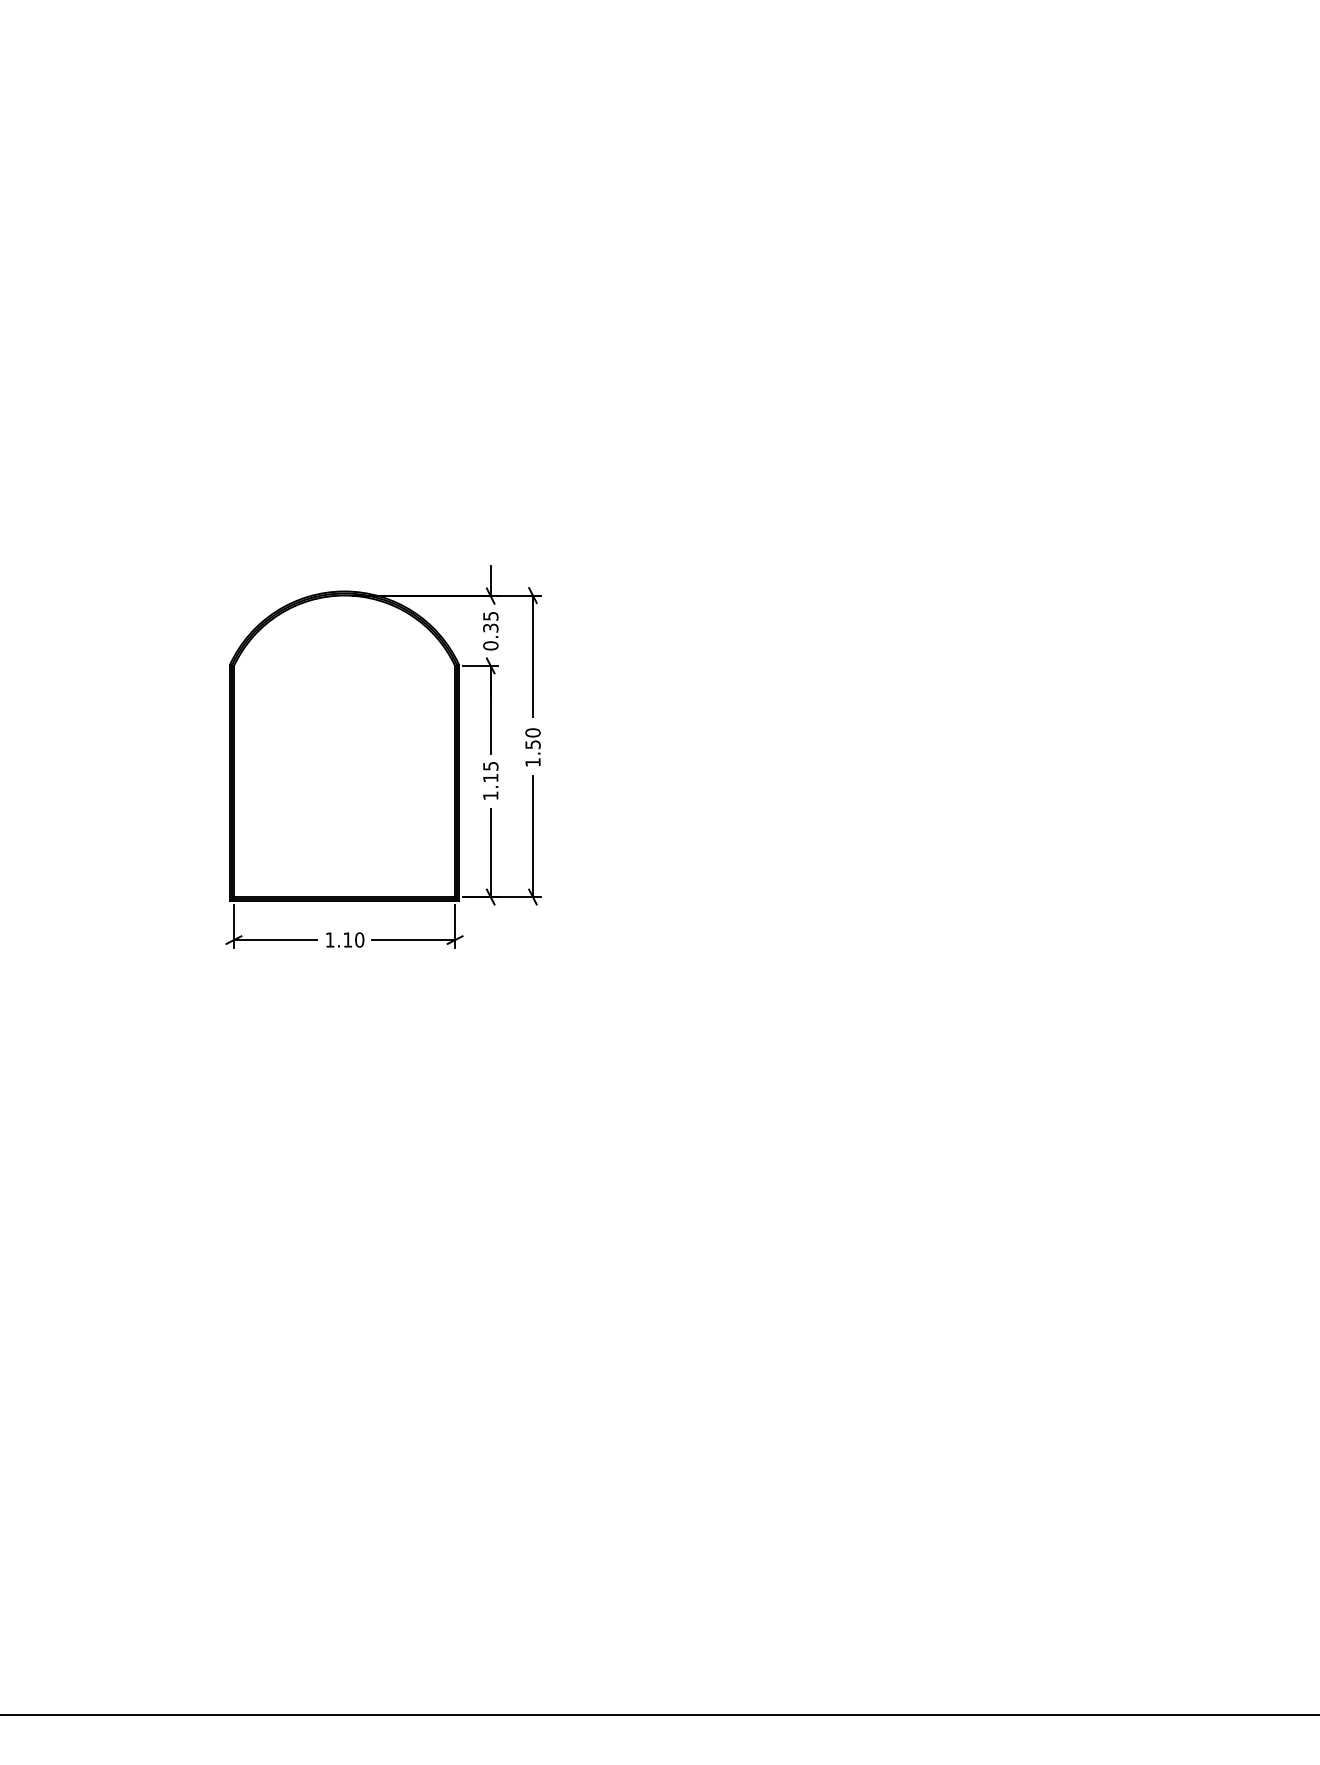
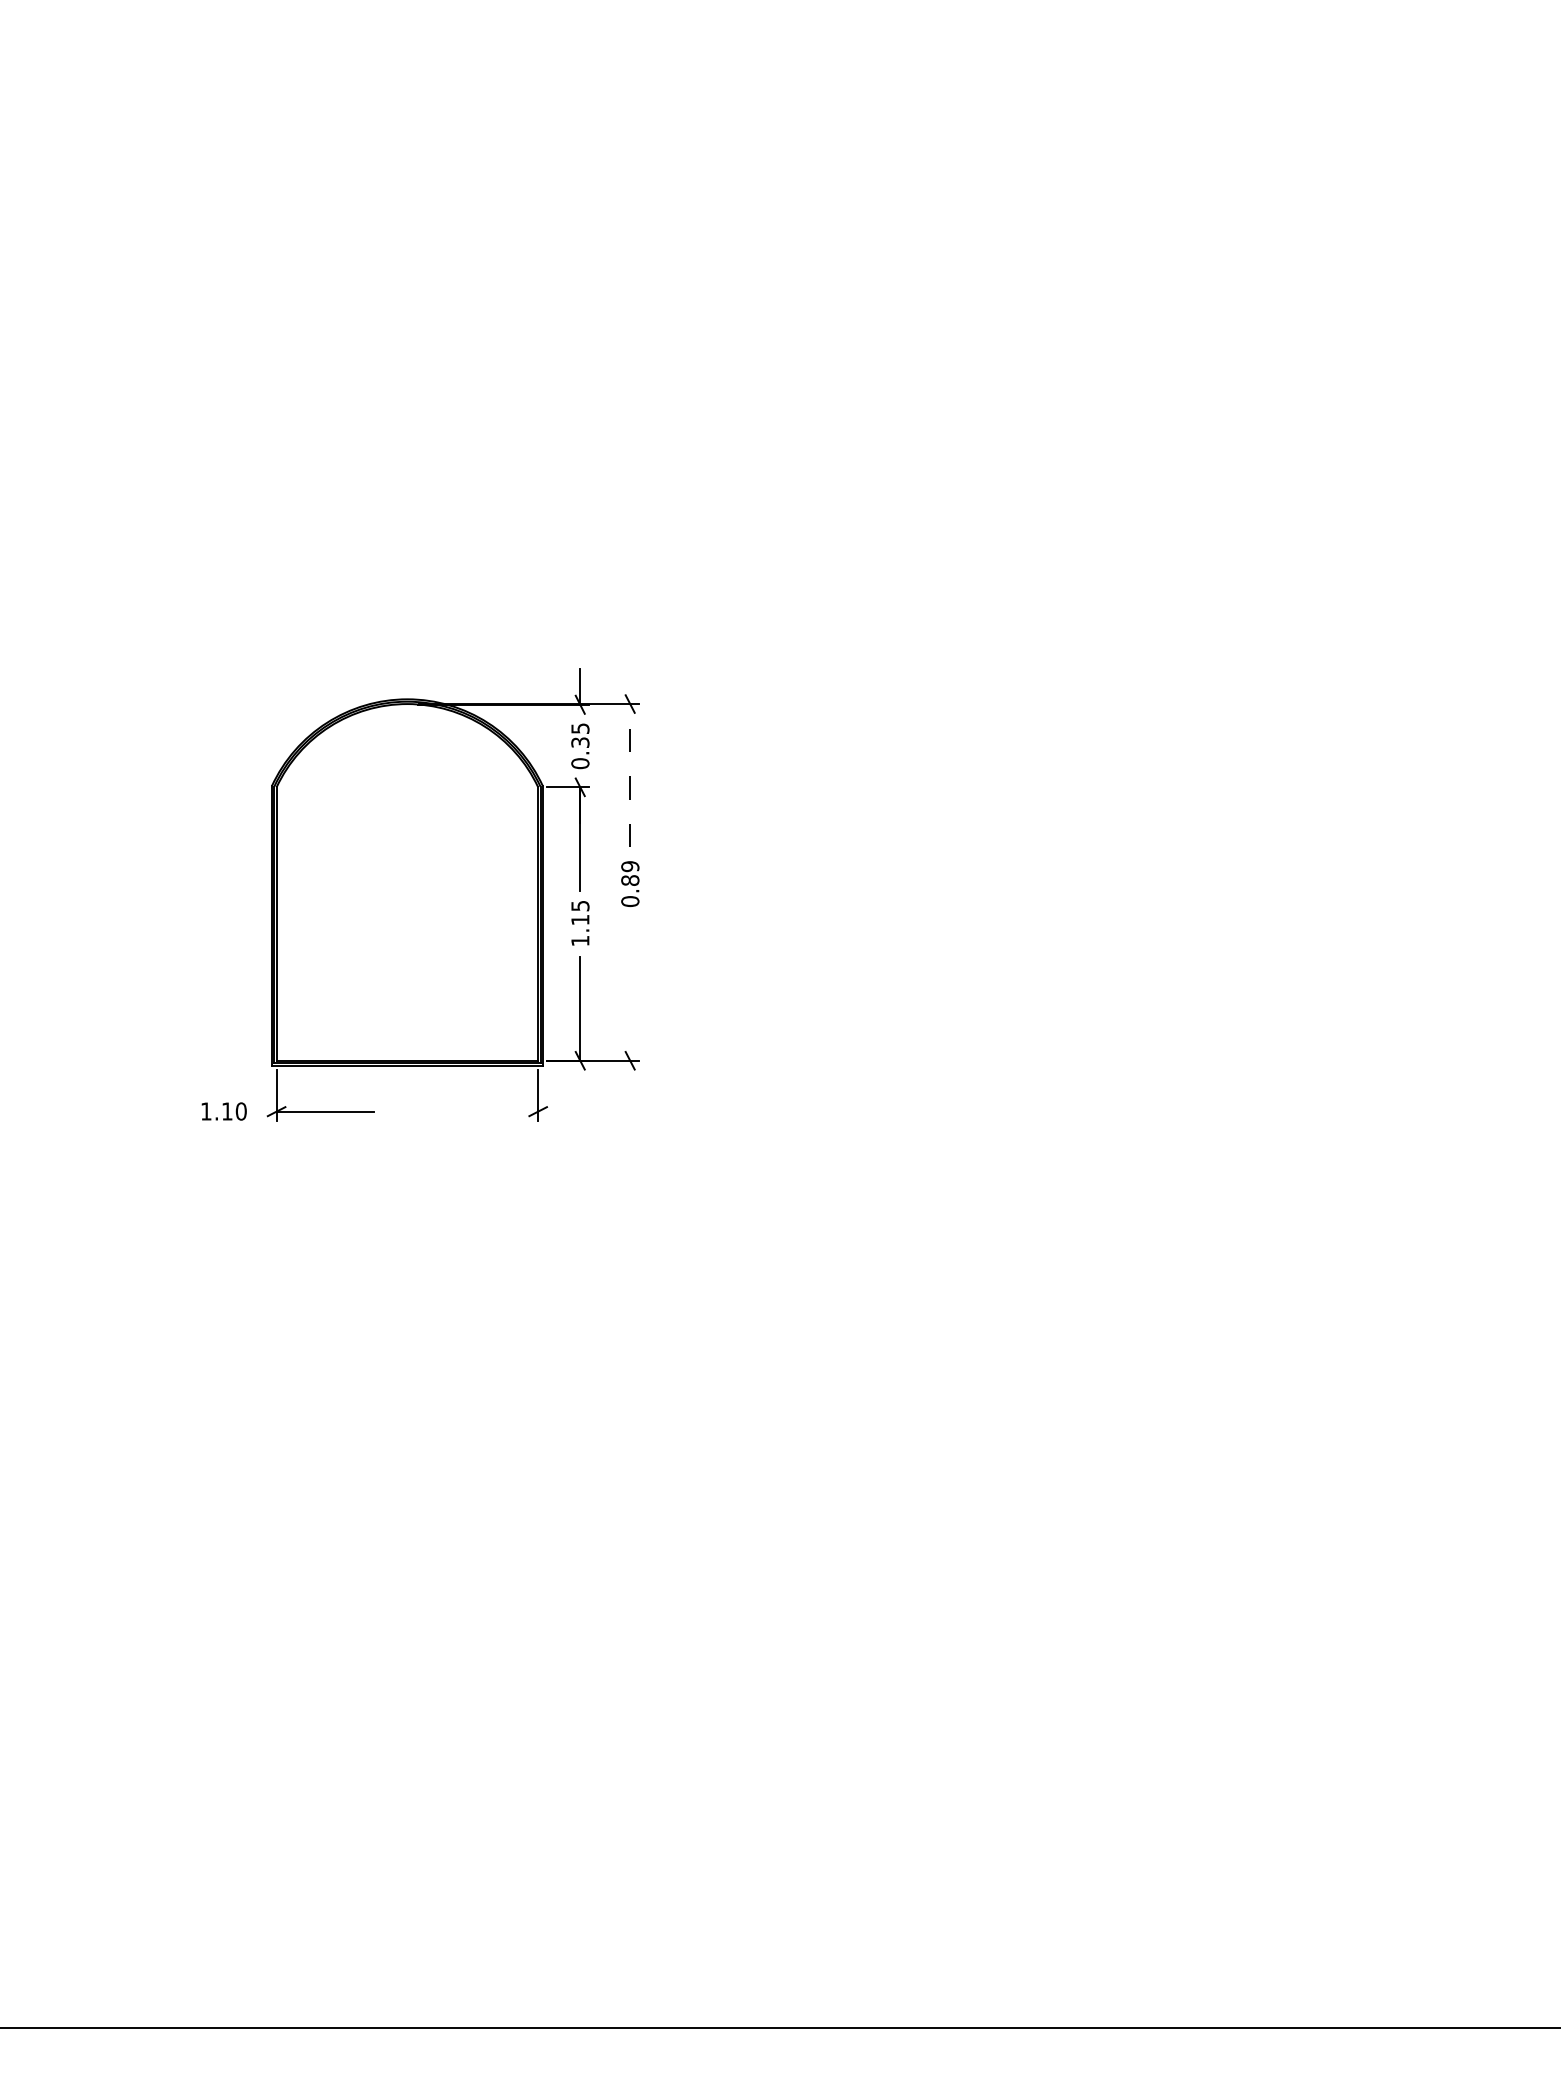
line: (533, 655) -> (630, 775), solid -> dashed
text: (533, 748) -> (630, 884), 1.50 -> 0.89
line: (533, 835) -> (630, 988), removed
text: (344, 939) -> (223, 1111), moved
line: (413, 939) -> (489, 1111), removed

